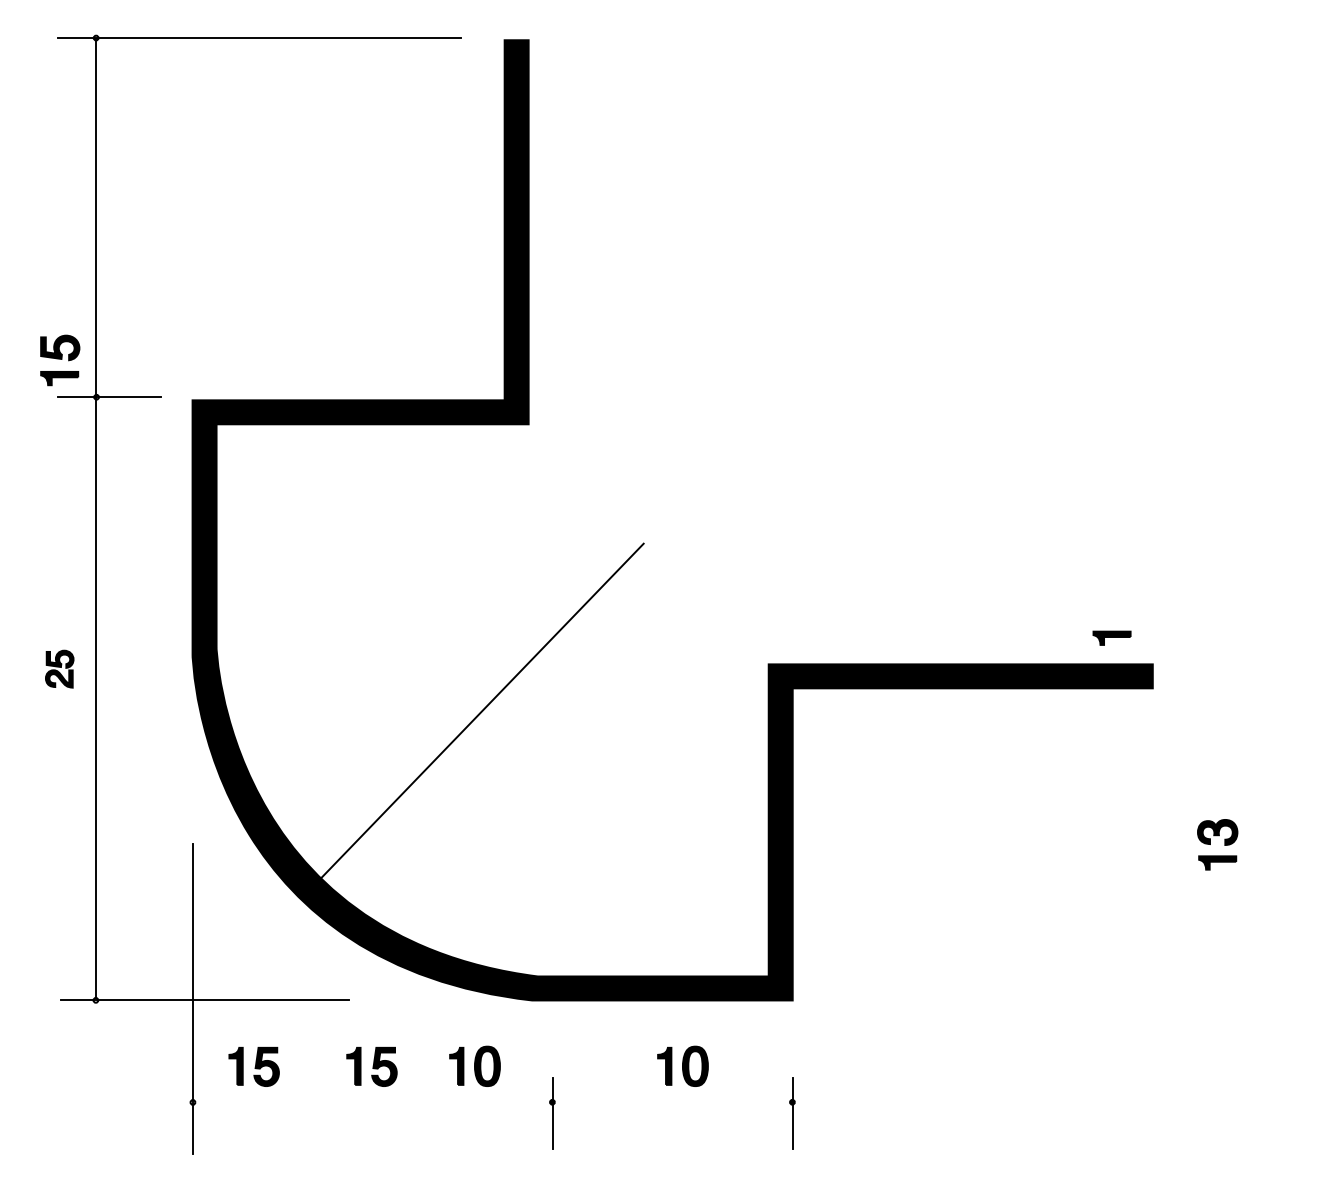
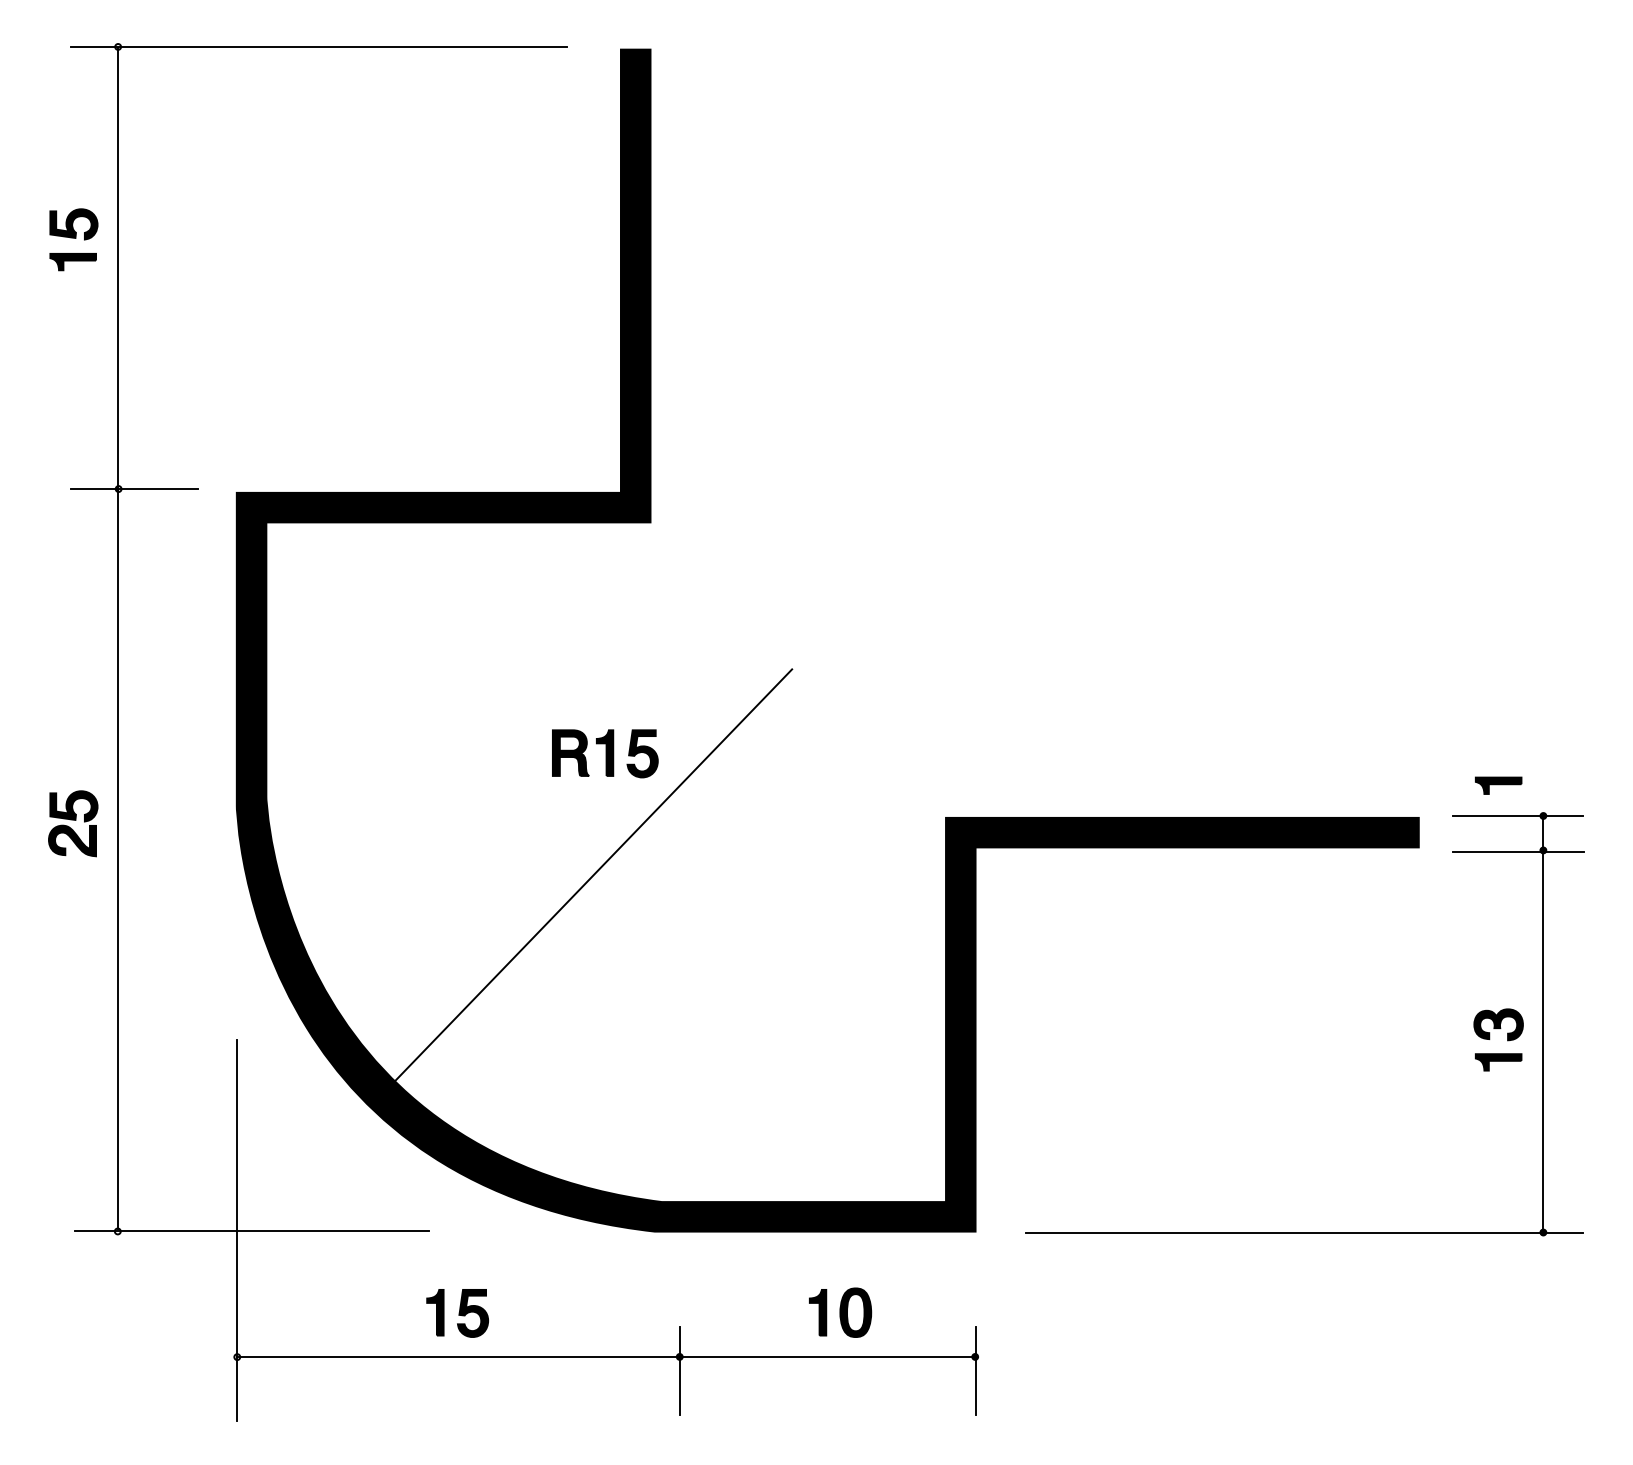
part: (59, 360) -> (73, 239), moved
part: (492, 612) -> (605, 753), added
part: (1111, 638) -> (1498, 785), moved
part: (59, 668) -> (73, 823), size x1.43
part: (1059, 1001) -> (1304, 1232), added
part: (475, 1066) -> (584, 1312), removed
part: (254, 1067) -> (312, 1313), removed
line: (492, 1102) -> (606, 1357), added

